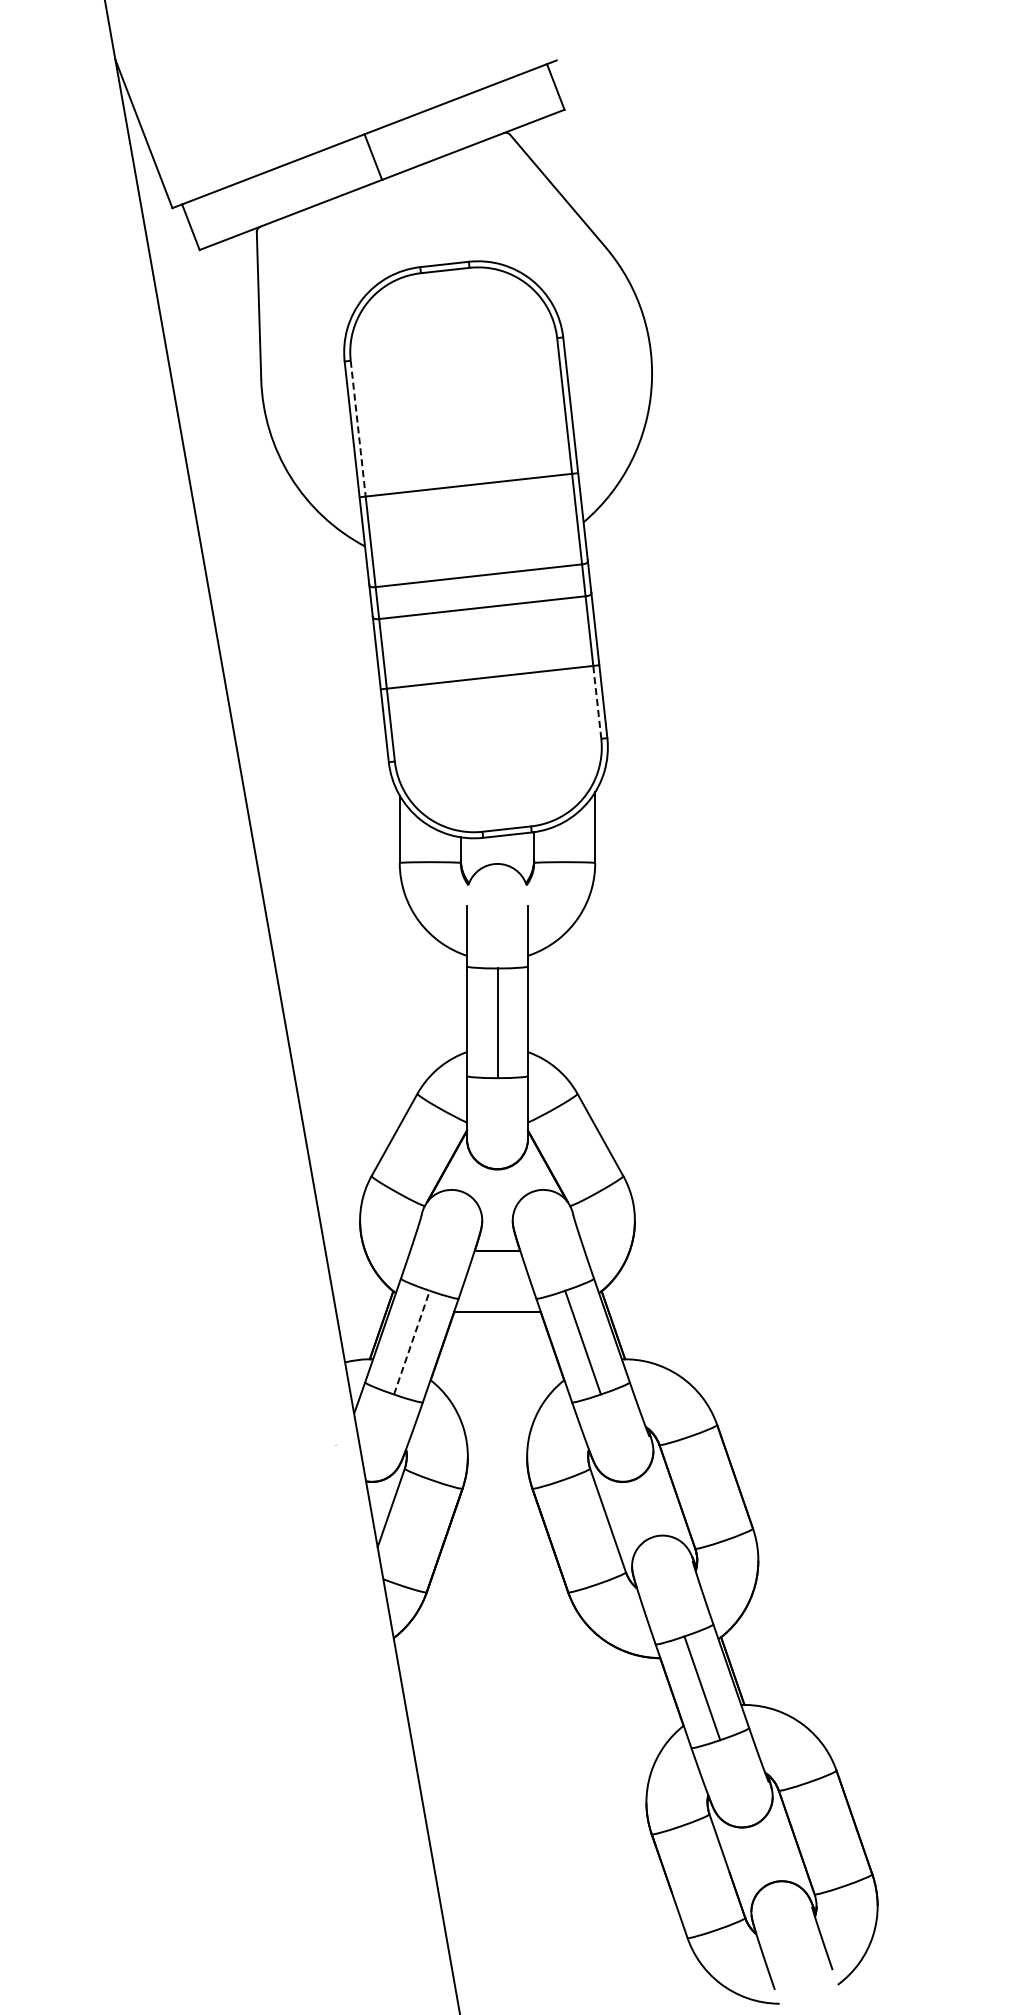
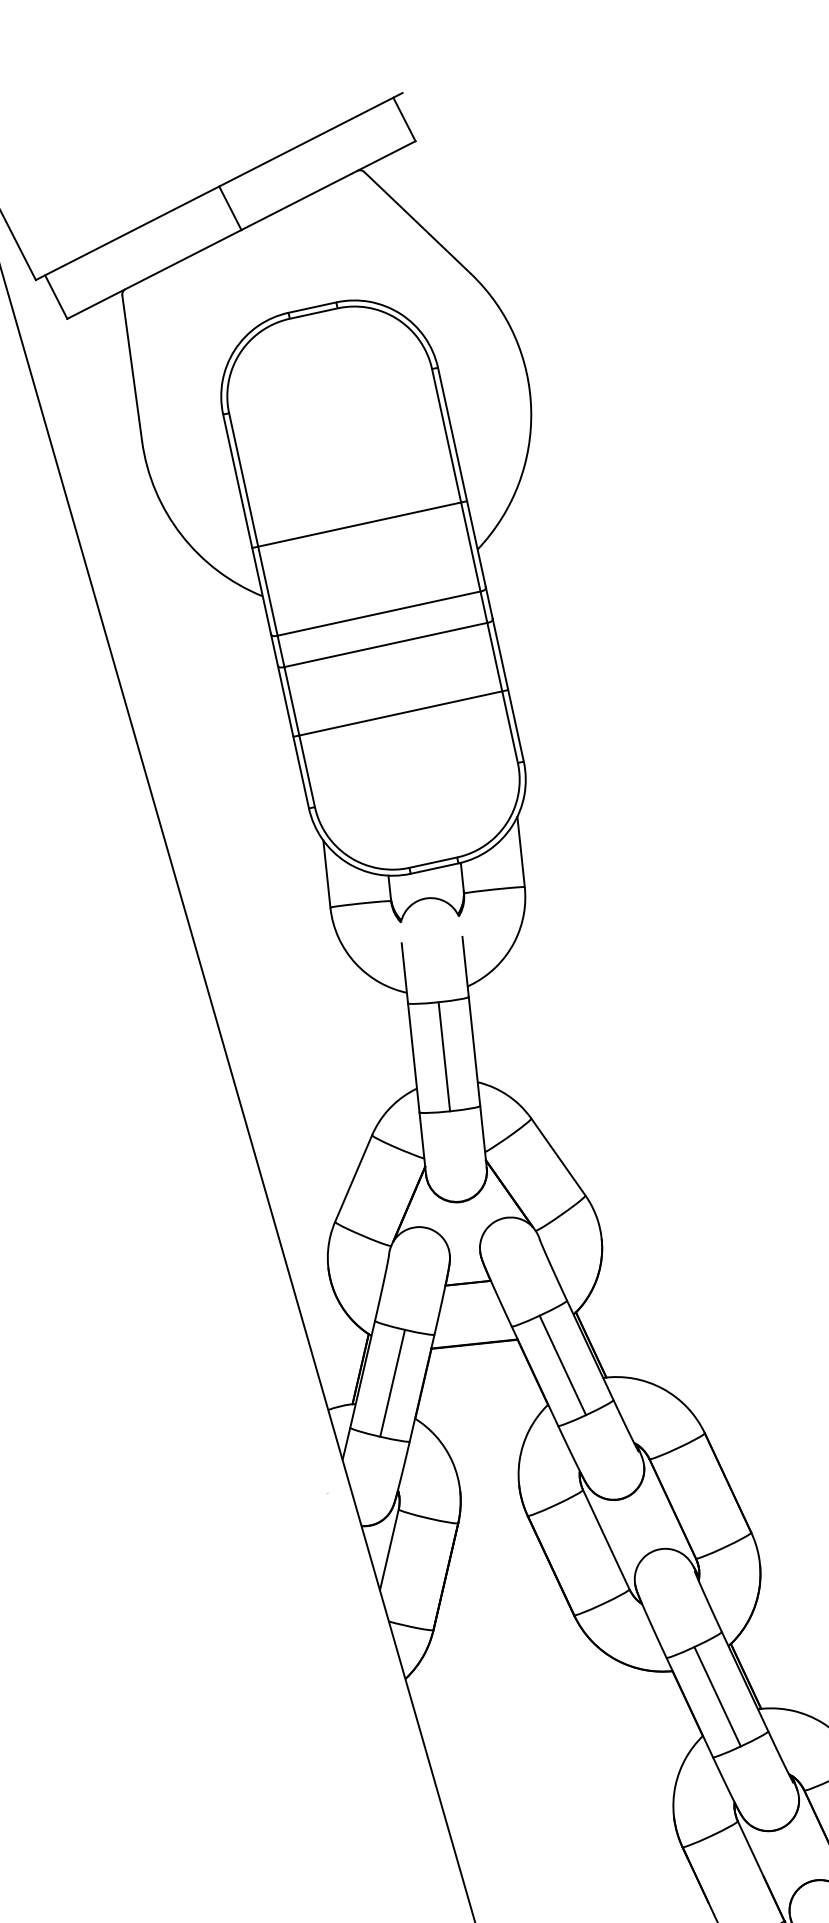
line: (358, 429) -> (244, 480), dashed -> solid
line: (597, 702) -> (510, 727), dashed -> solid
line: (411, 1342) -> (392, 1383), dashed -> solid

